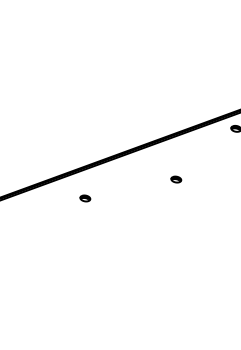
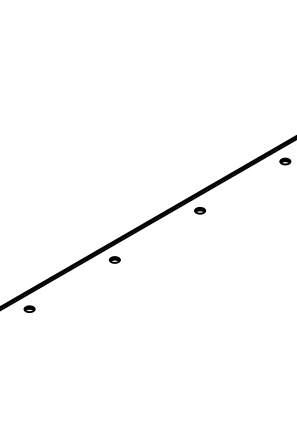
part: (175, 179) -> (199, 210), moved
part: (85, 197) -> (114, 259), moved

